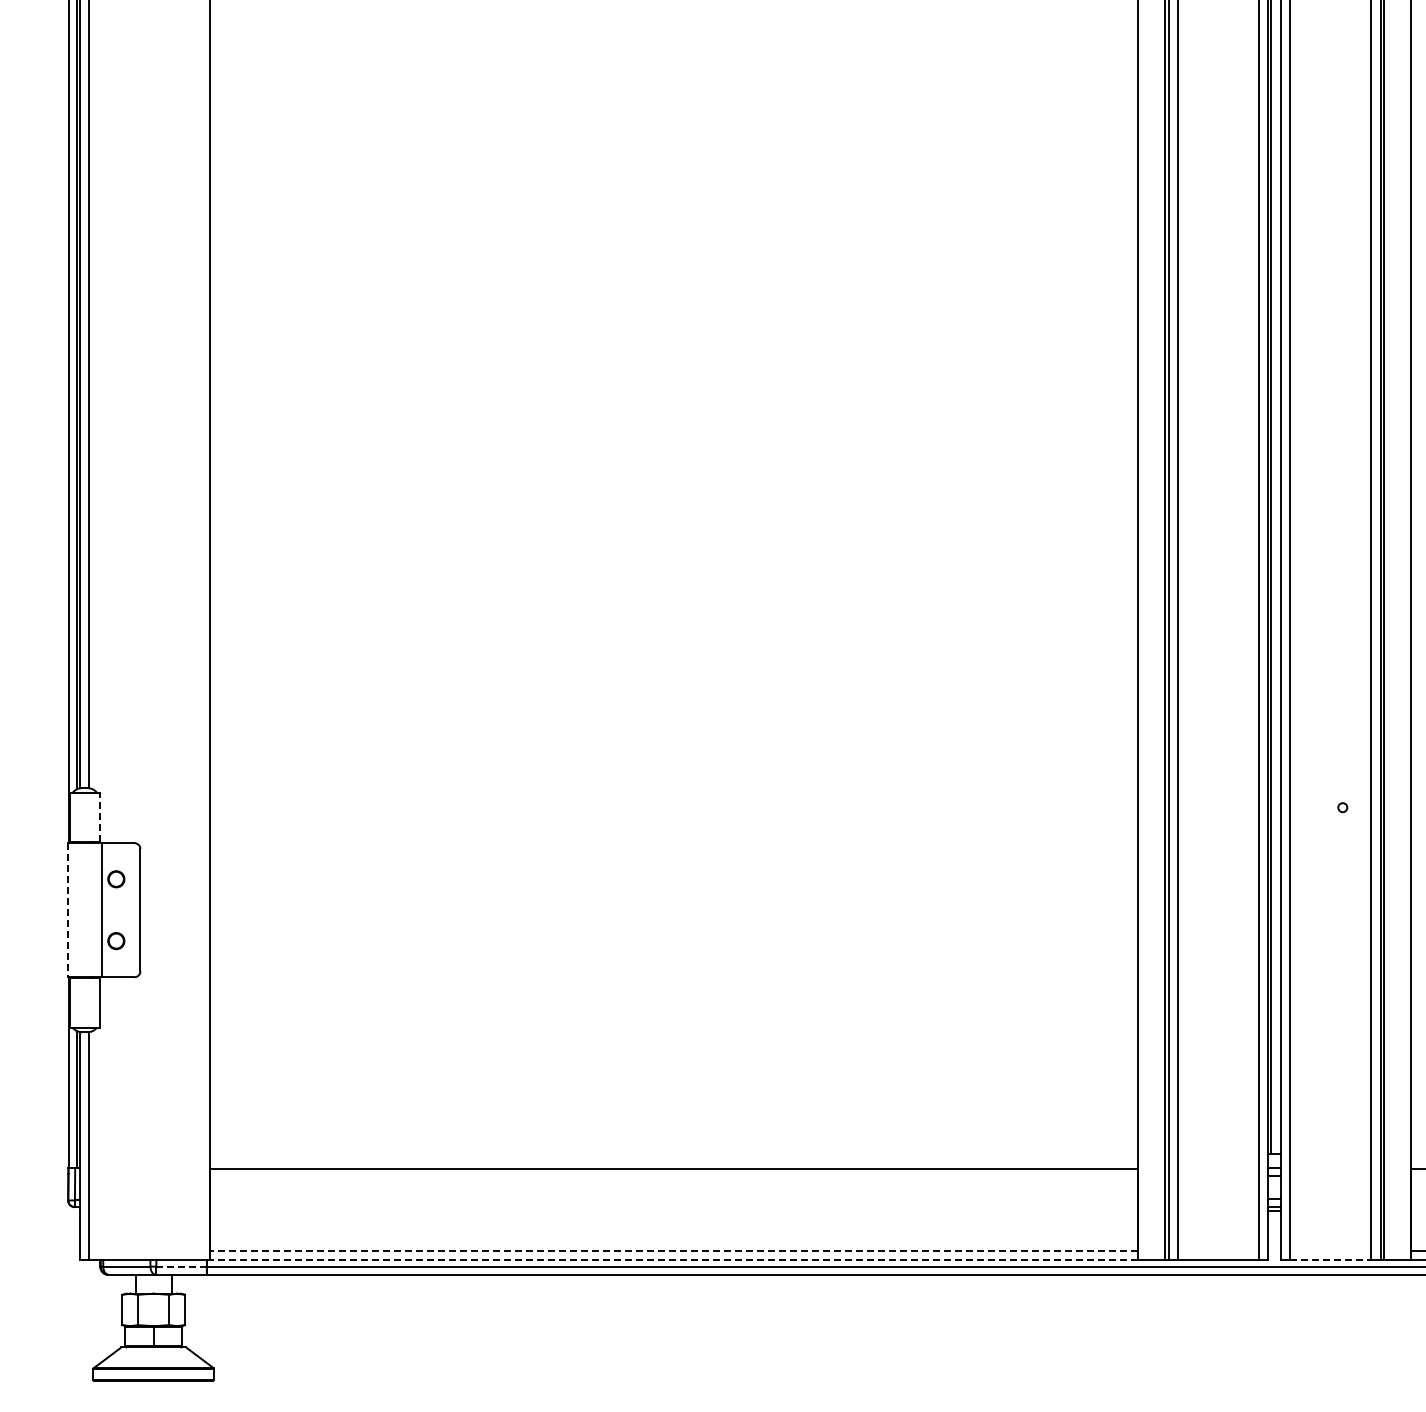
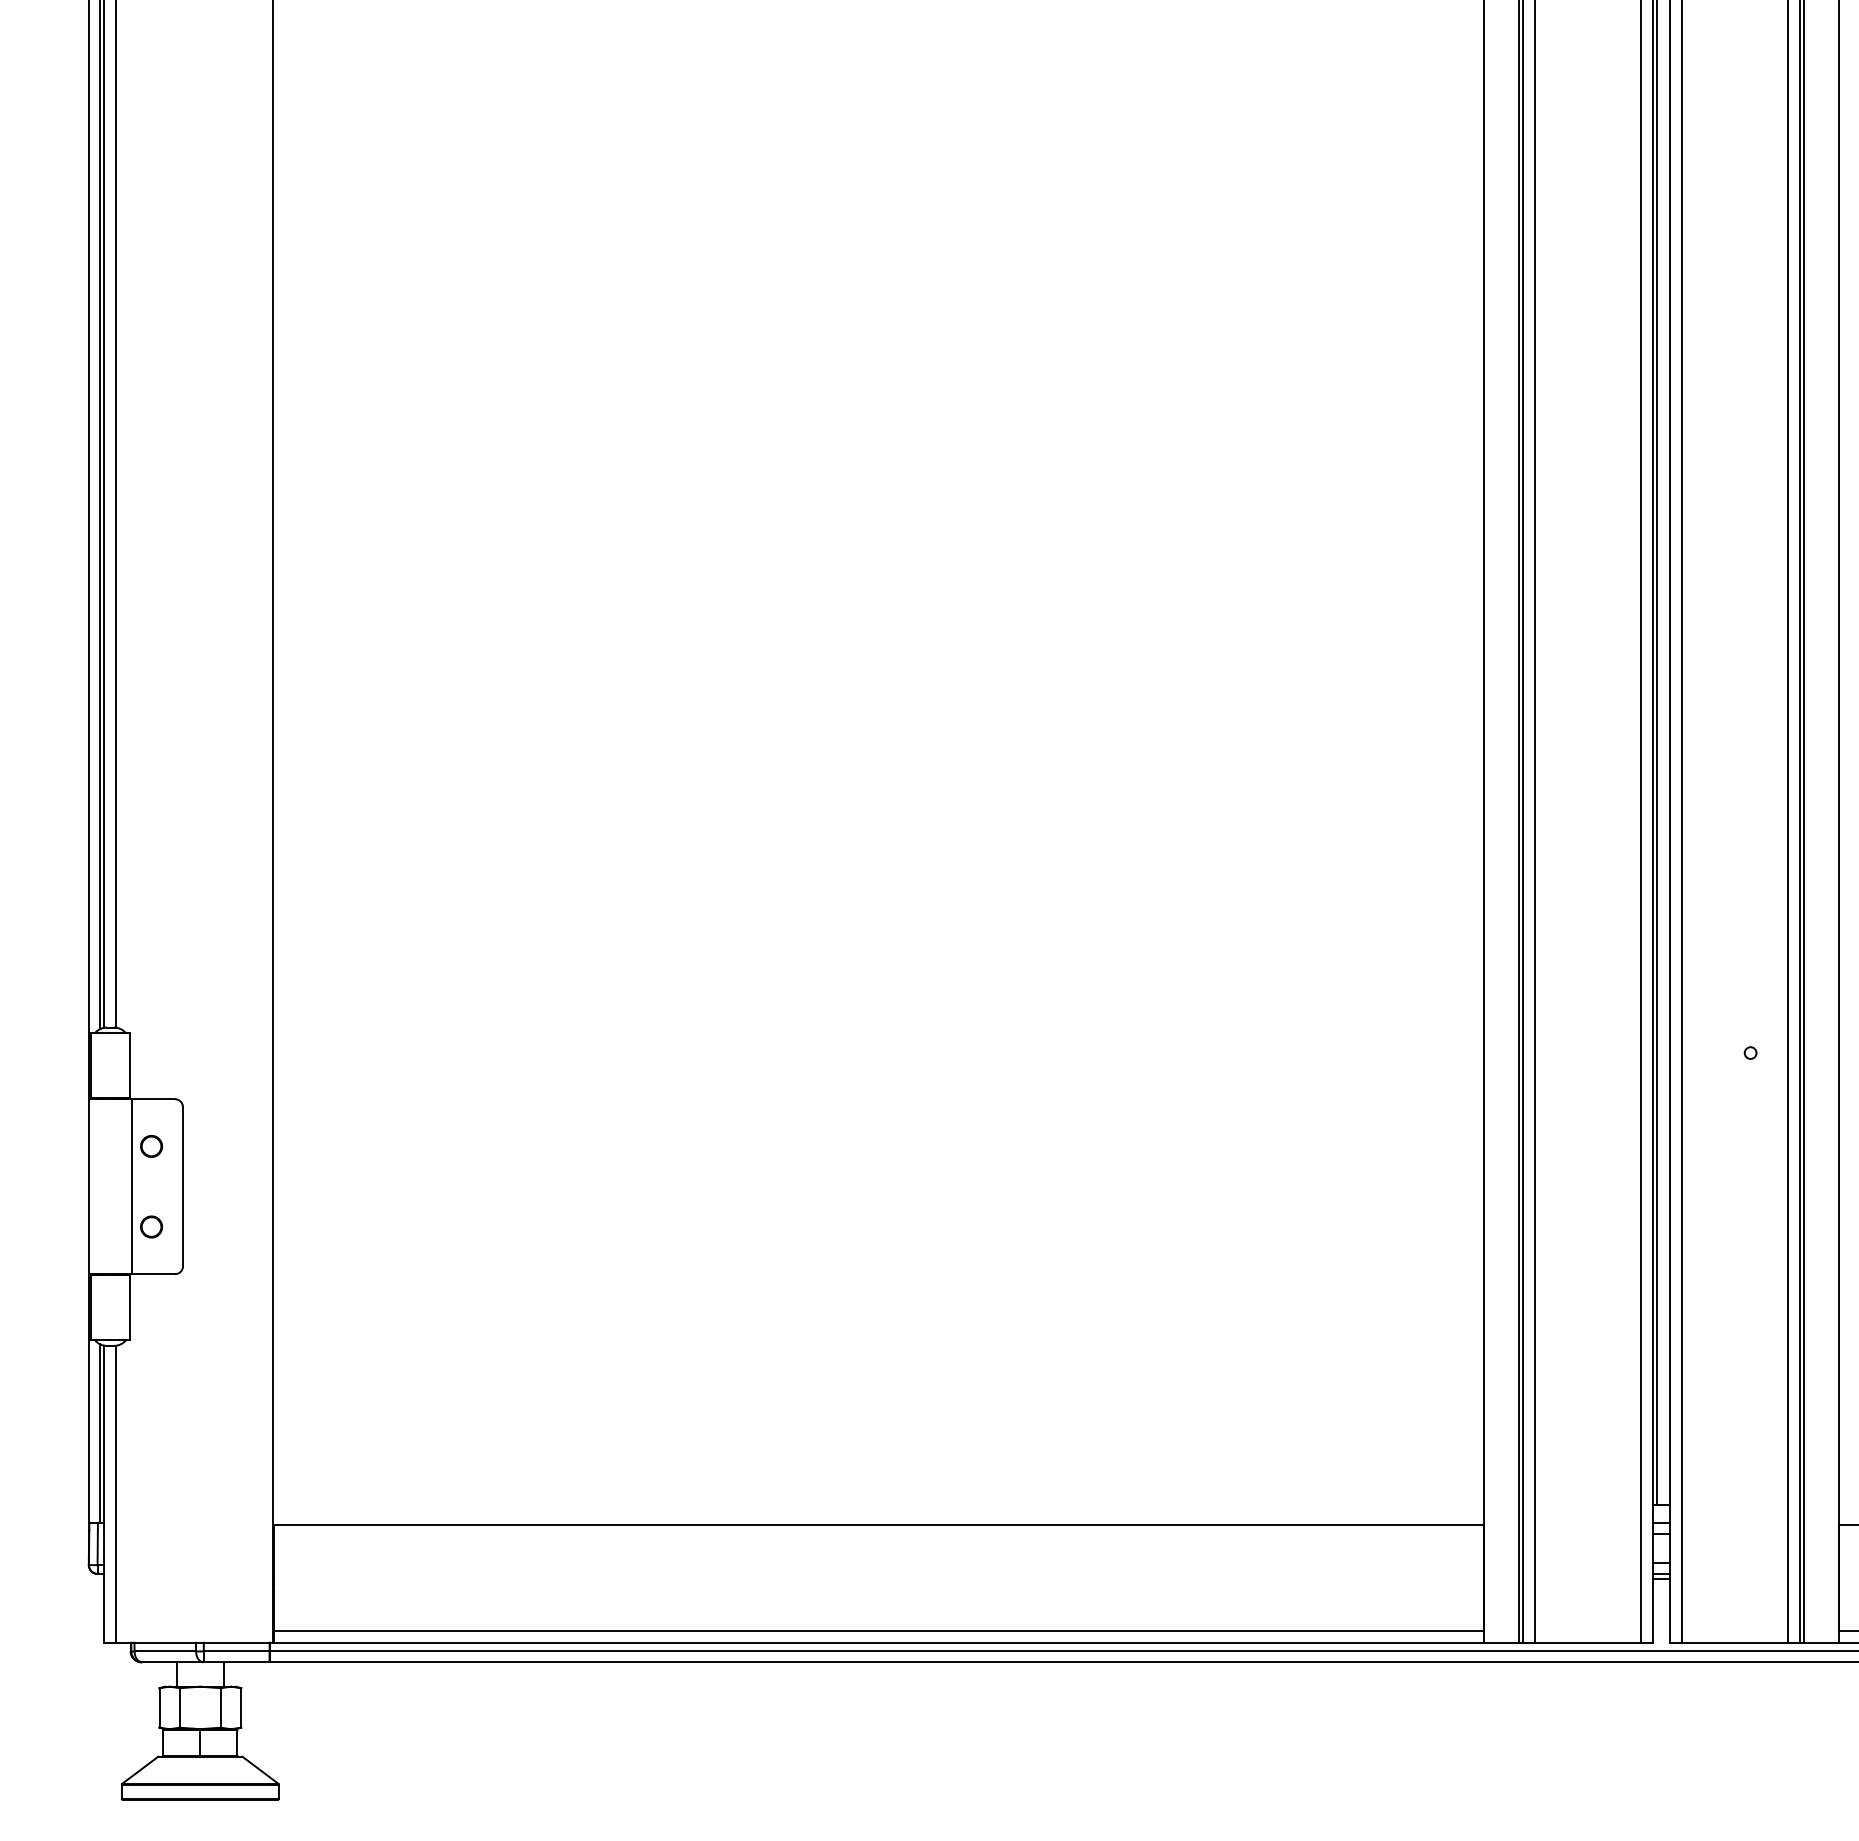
line: (100, 817) -> (130, 1065), dashed -> solid
line: (68, 910) -> (89, 1187), dashed -> solid
line: (673, 1250) -> (877, 1630), dashed -> solid
line: (673, 1259) -> (877, 1642), dashed -> solid
line: (1330, 1259) -> (1734, 1642), dashed -> solid
line: (181, 1266) -> (236, 1651), dashed -> solid

